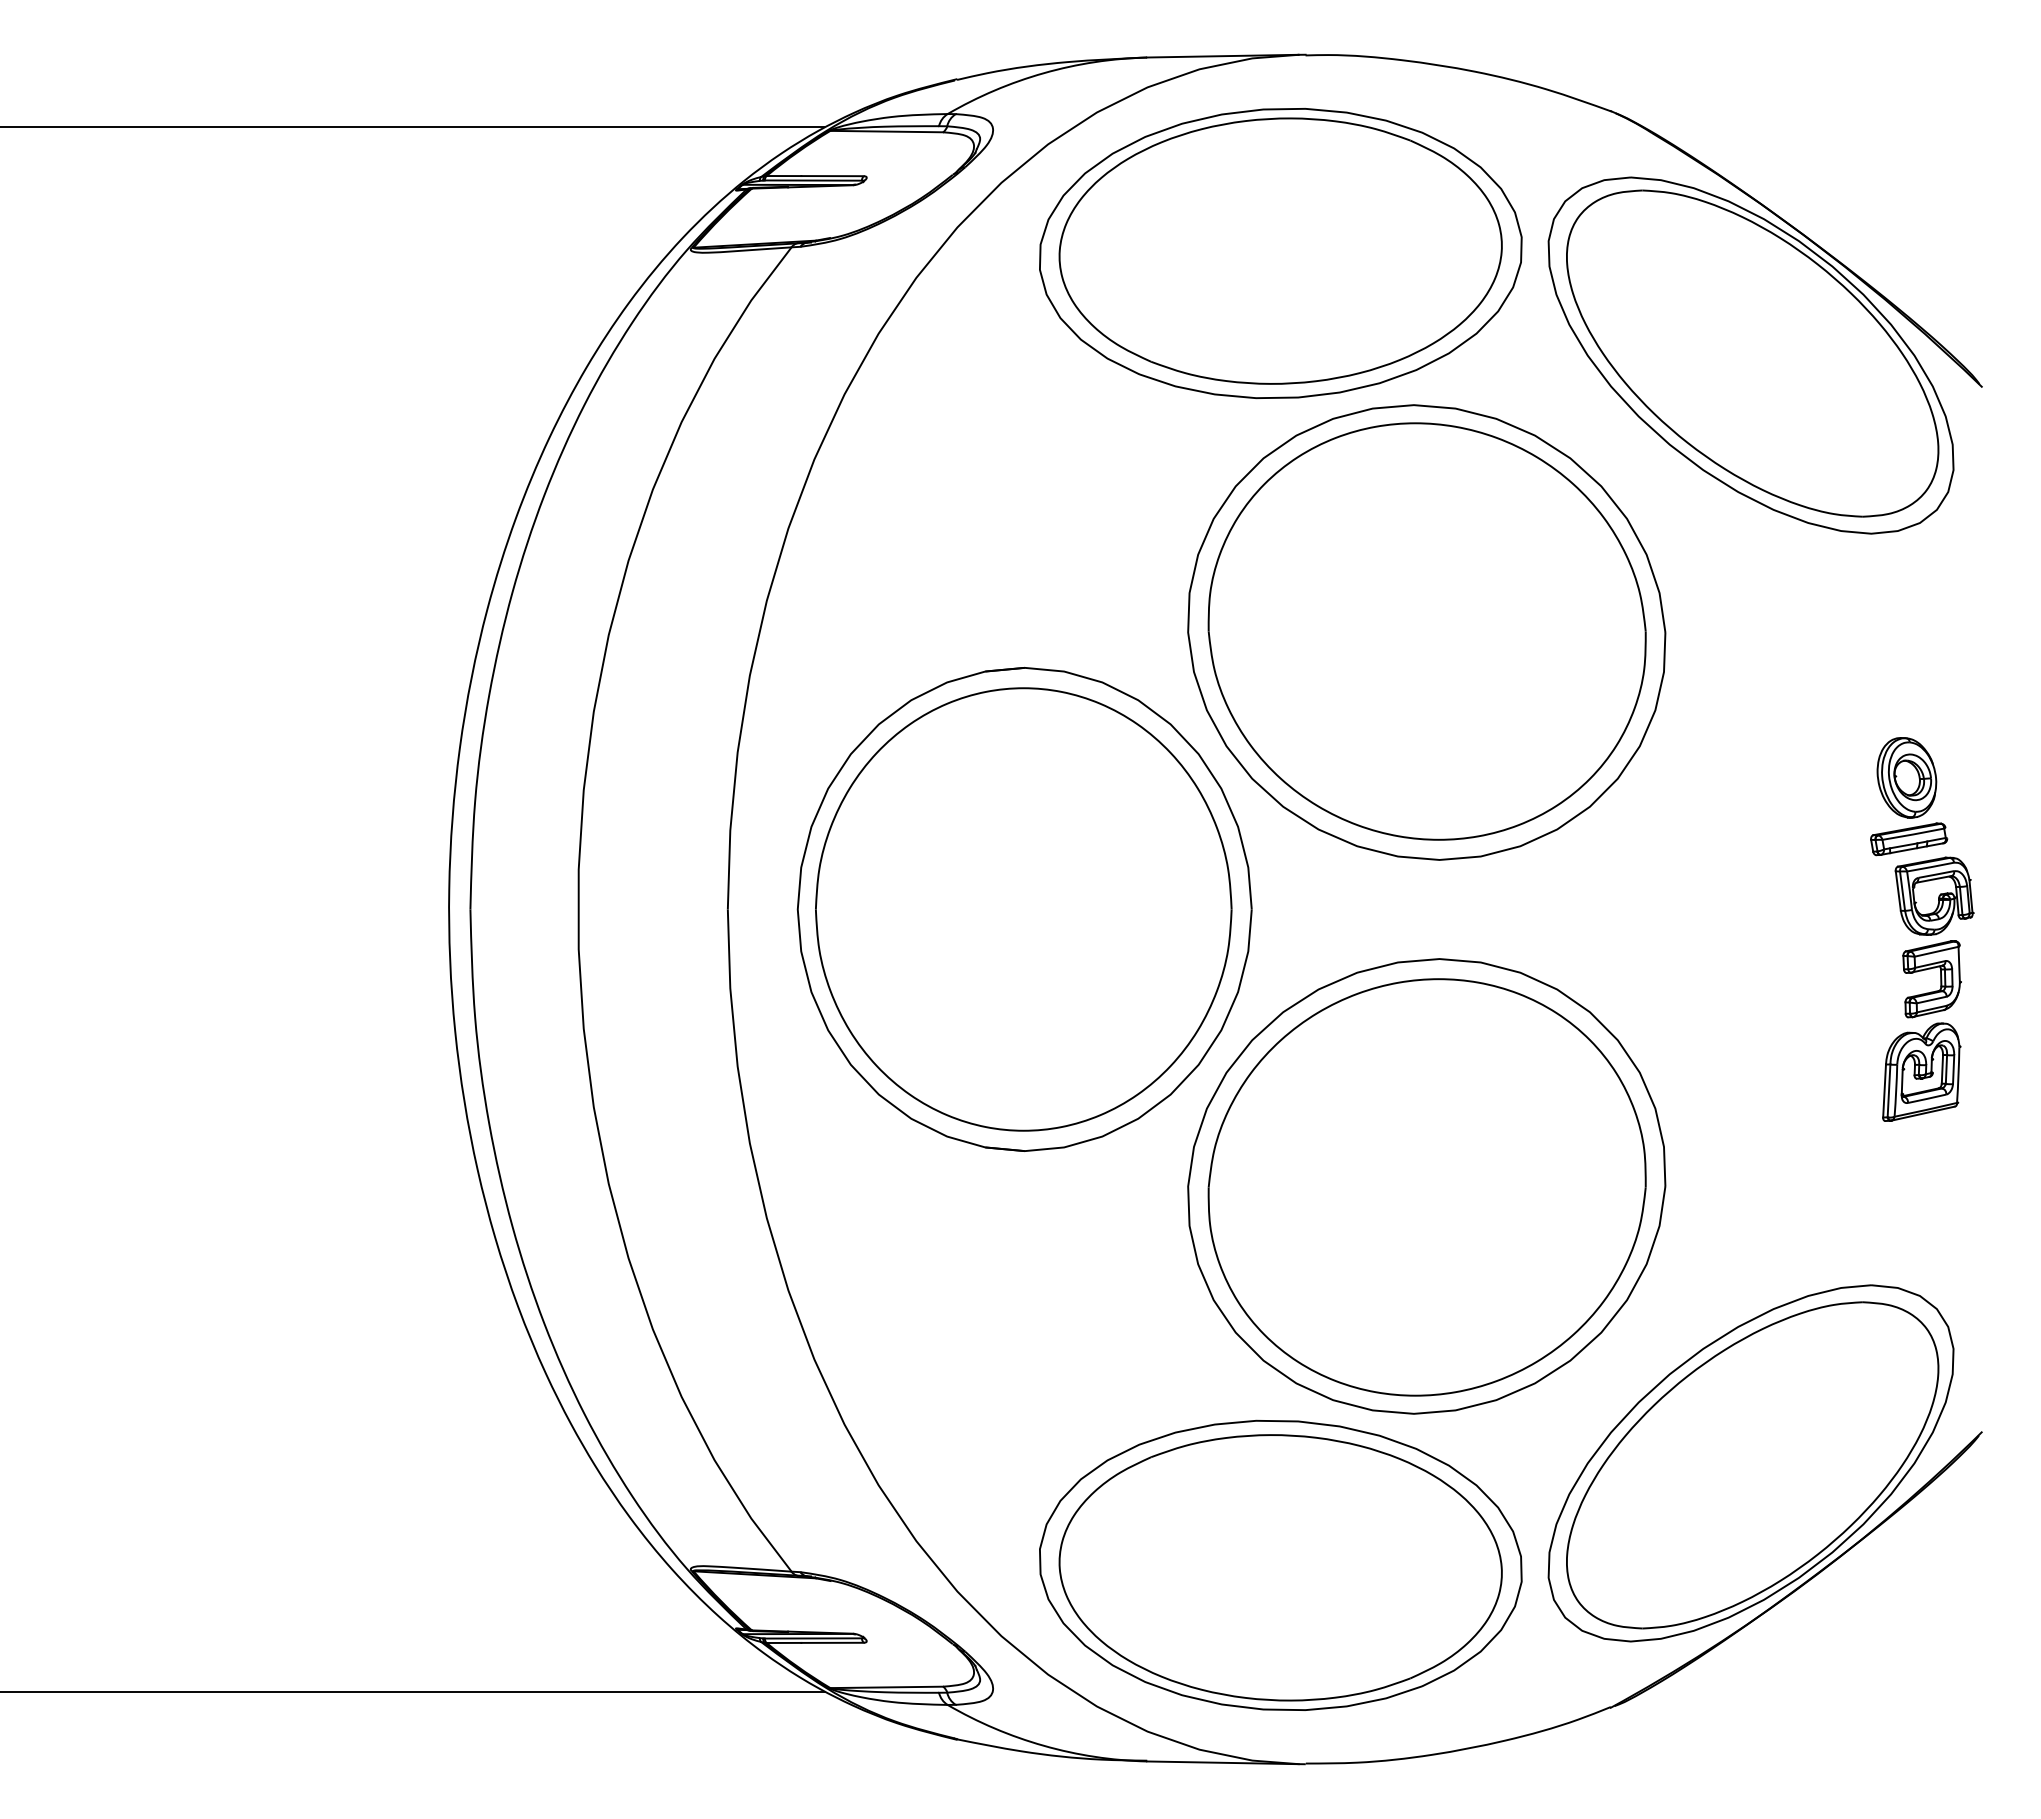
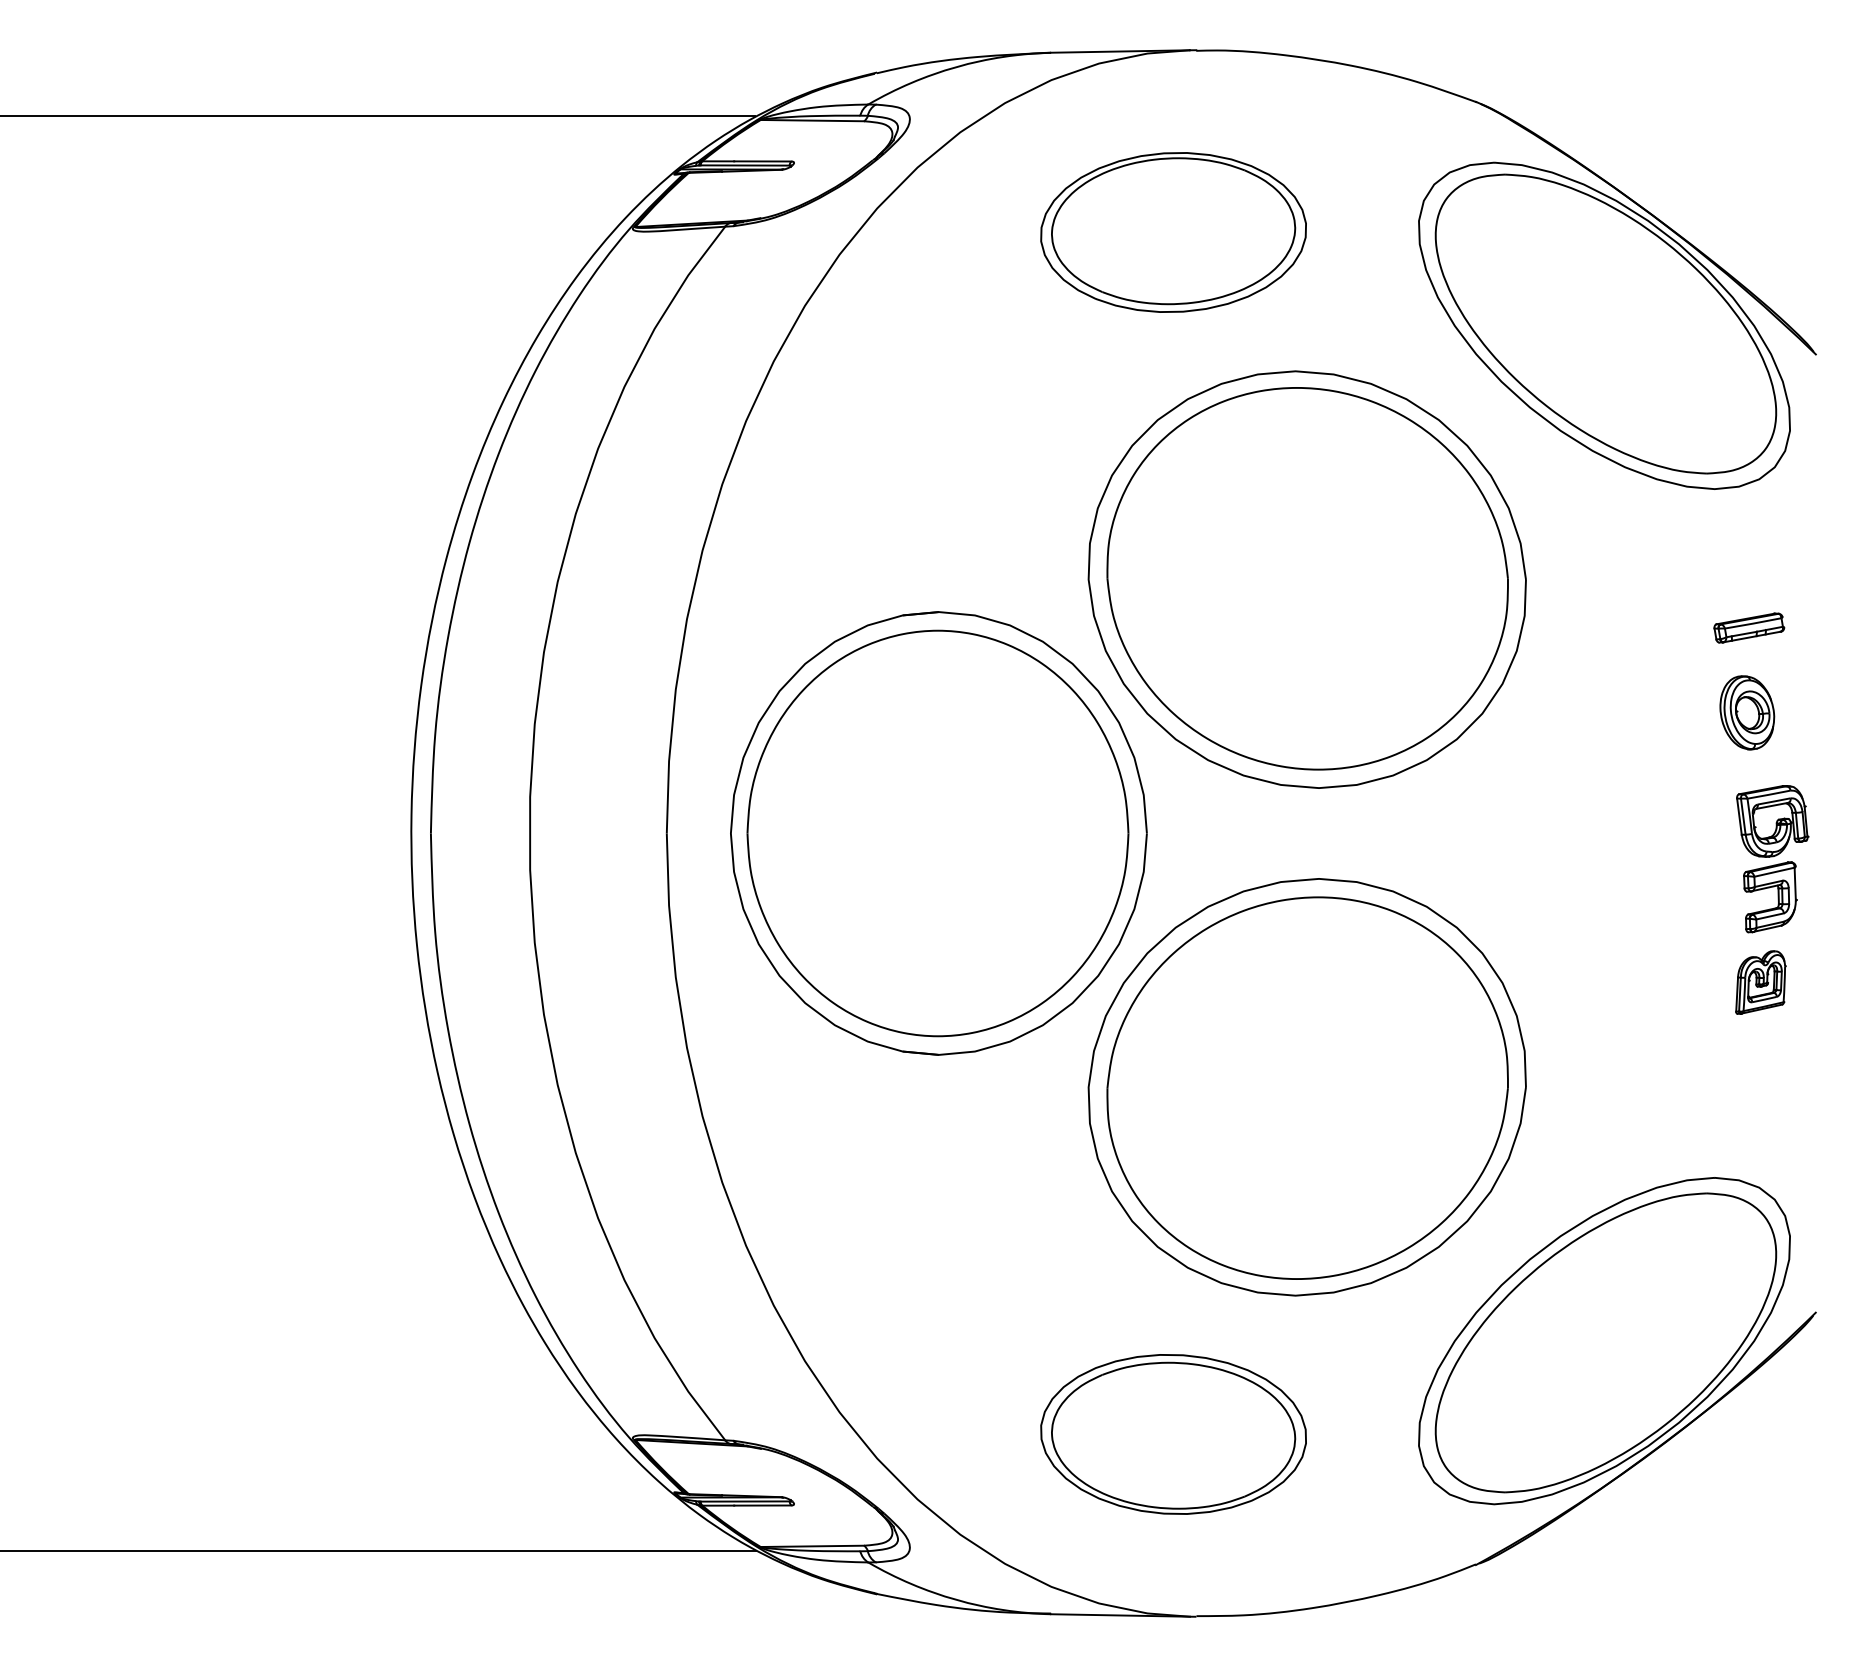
part: (1280, 253) -> (1173, 232), size x0.6
part: (1909, 839) -> (1749, 628), moved
part: (1921, 1071) -> (1760, 981), size x0.7
part: (1280, 1564) -> (1173, 1433), size x0.6

